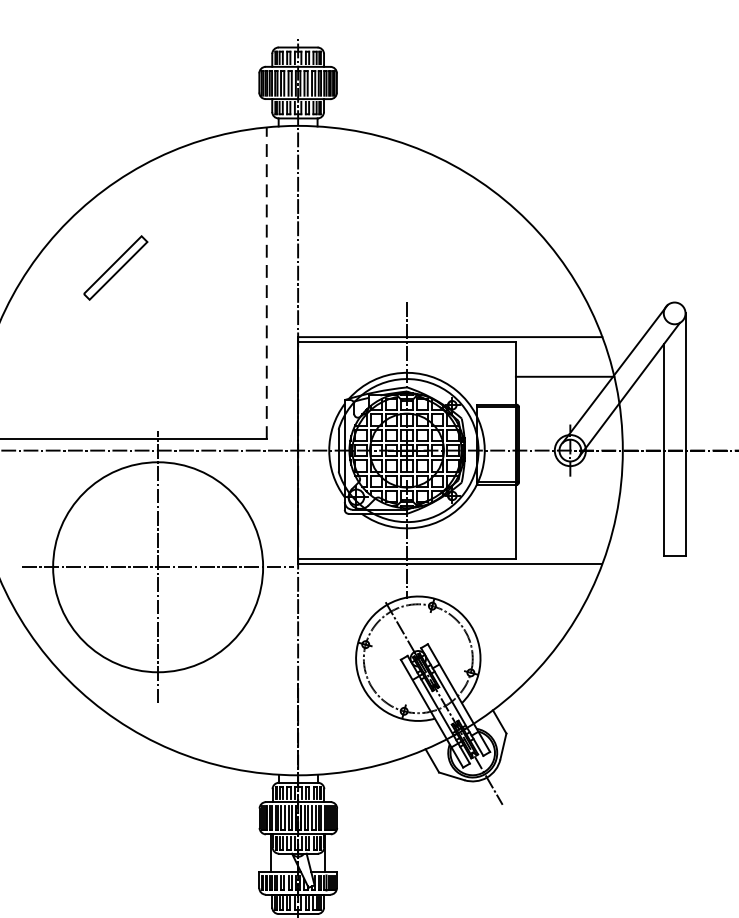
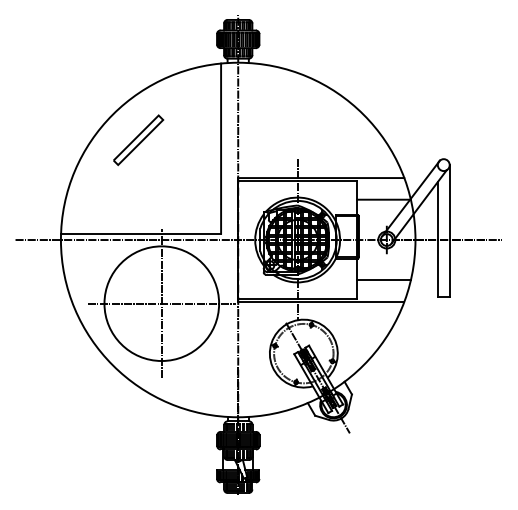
part: (115, 268) -> (138, 140), size x1.43
line: (267, 282) -> (221, 148), dashed -> solid
line: (564, 524) -> (383, 280), added

